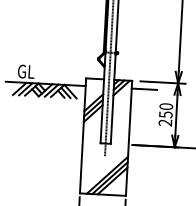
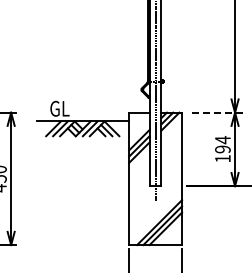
line: (162, 82) -> (217, 112), solid -> dashed
line: (144, 89) -> (196, 121), removed
text: (165, 114) -> (222, 149), 250 -> 194

